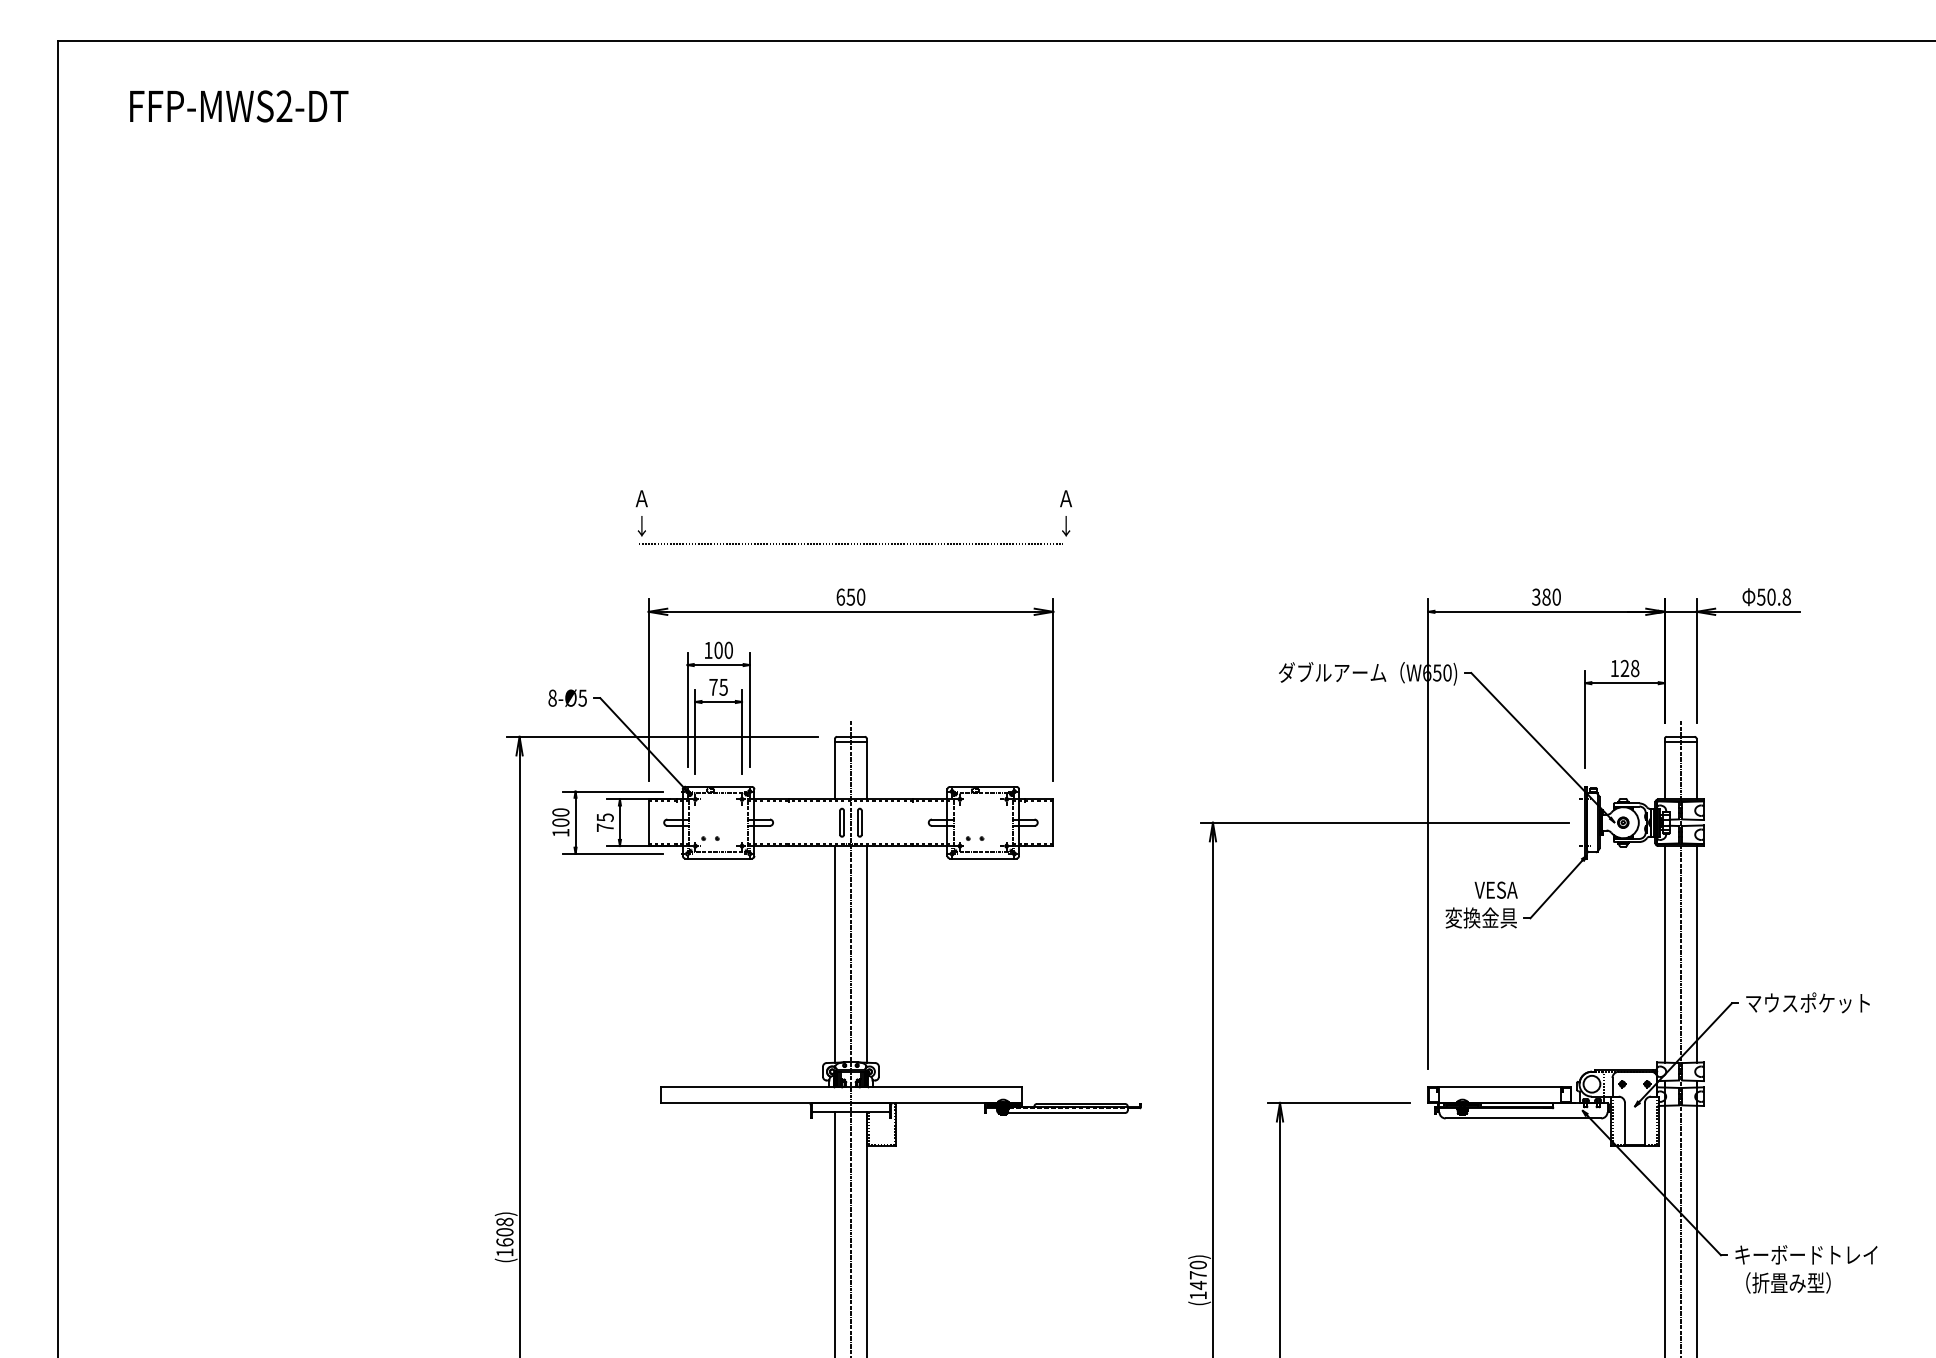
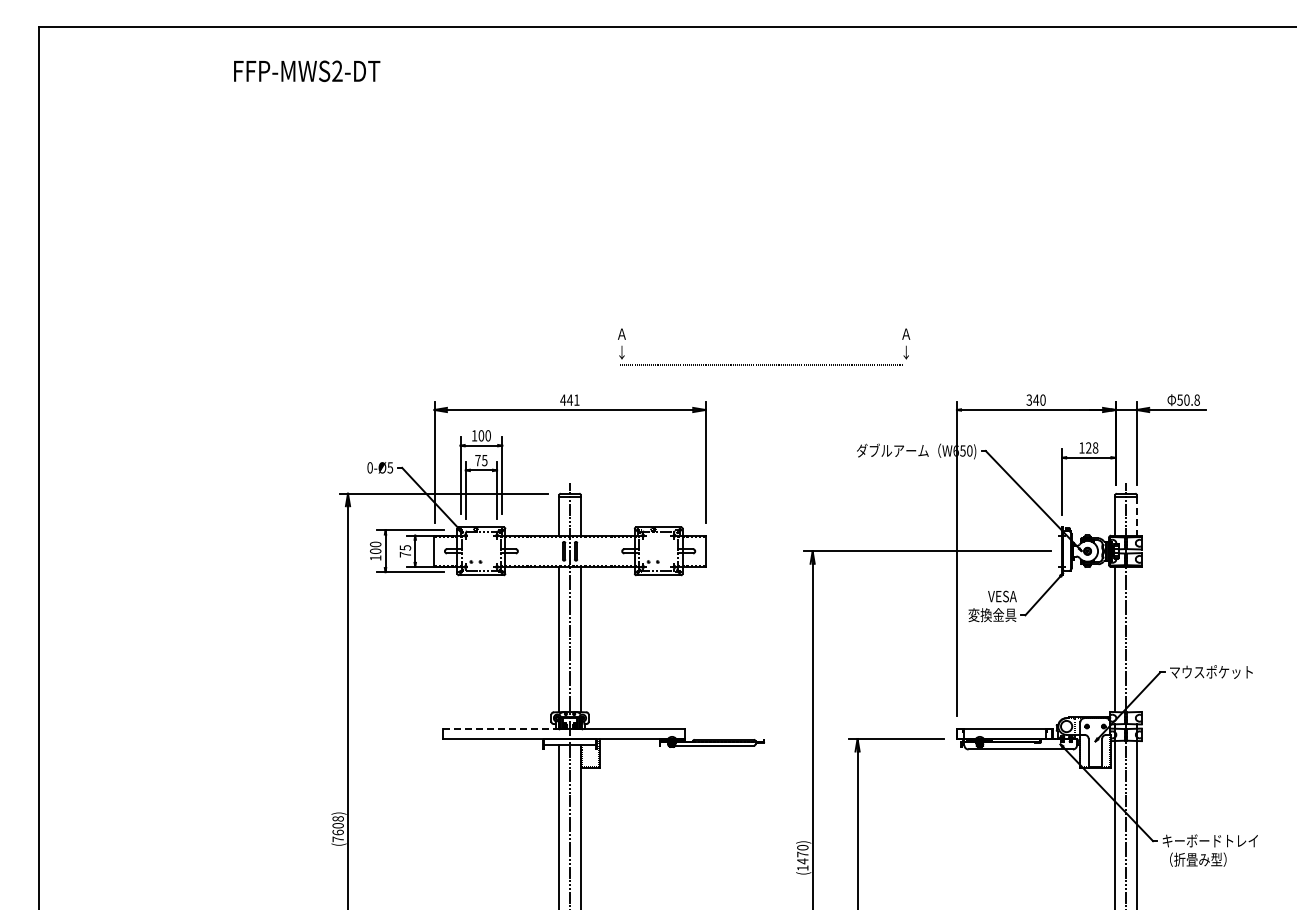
text: (239, 105) -> (307, 70), moved
part: (854, 543) -> (764, 364), moved
text: (850, 596) -> (569, 399), 650 -> 441
text: (1547, 596) -> (1036, 399), 380 -> 340
text: (551, 697) -> (369, 467), 8-Ø5 -> 0-Ø5
line: (1696, 770) -> (1136, 516), solid -> dashed
line: (1696, 954) -> (1136, 639), removed
line: (747, 1087) -> (500, 728), solid -> dashed
text: (503, 1252) -> (337, 839), (1608) -> (7608)

